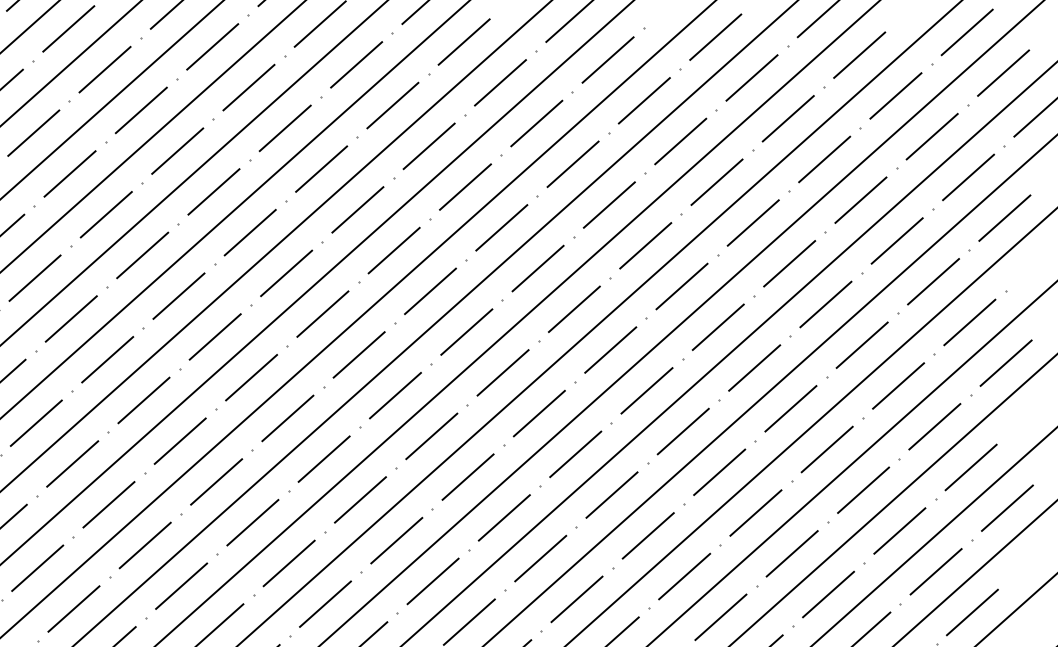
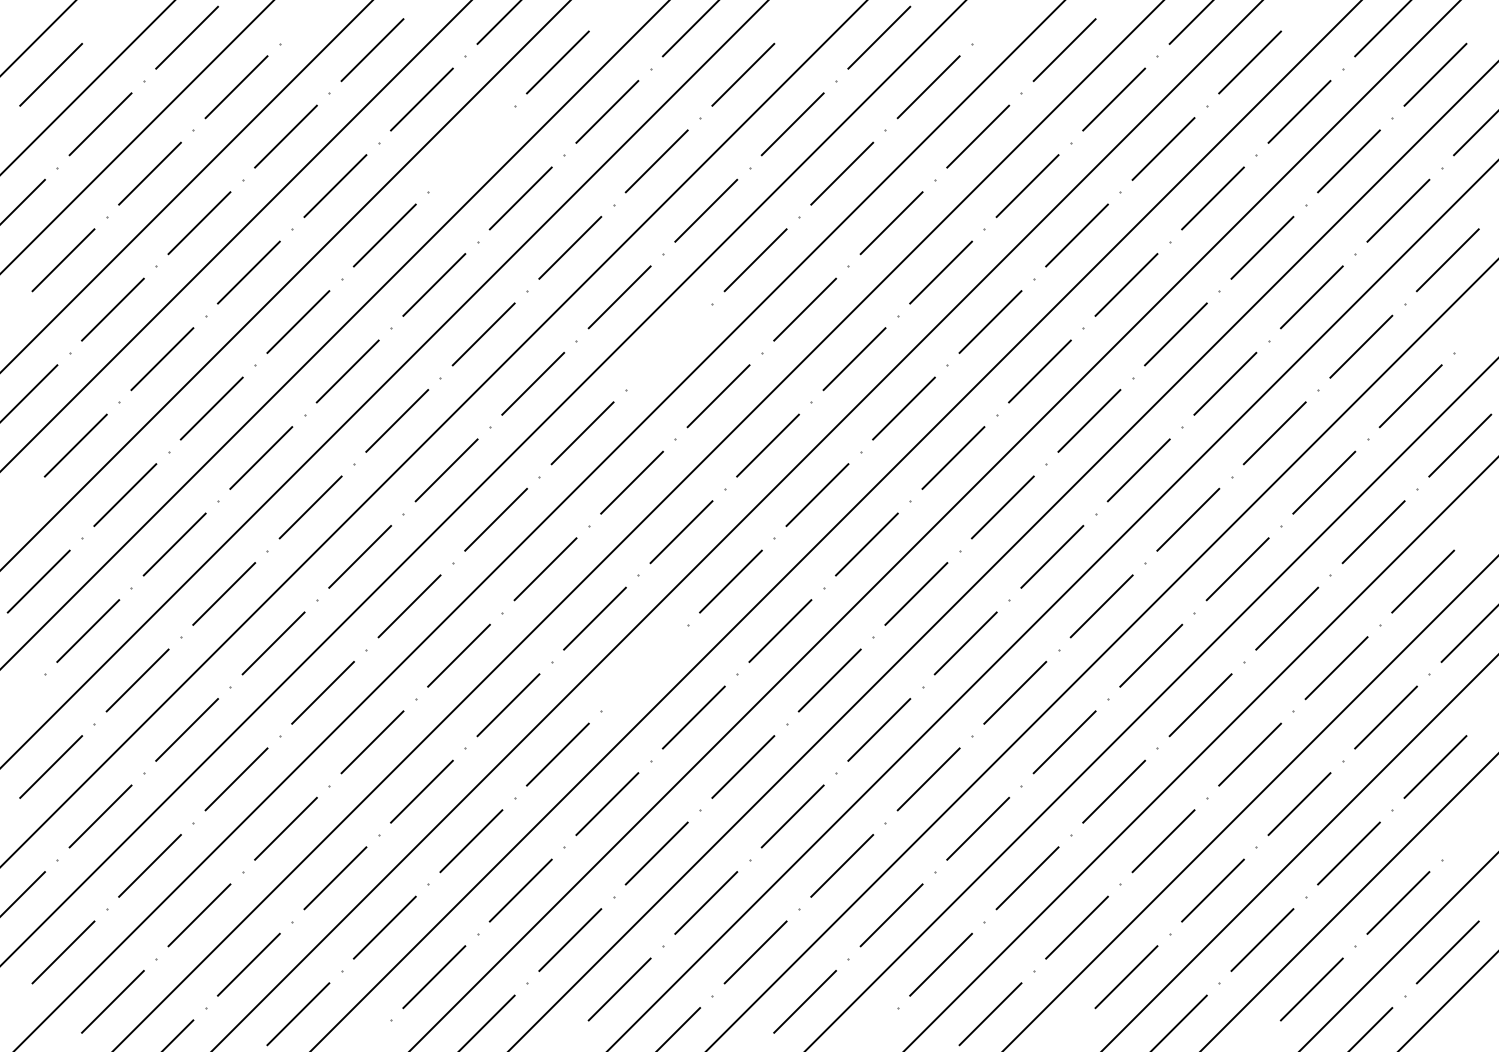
line: (249, 87) -> (471, 148), removed
line: (394, 250) -> (669, 346), removed
line: (360, 500) -> (644, 668), removed

